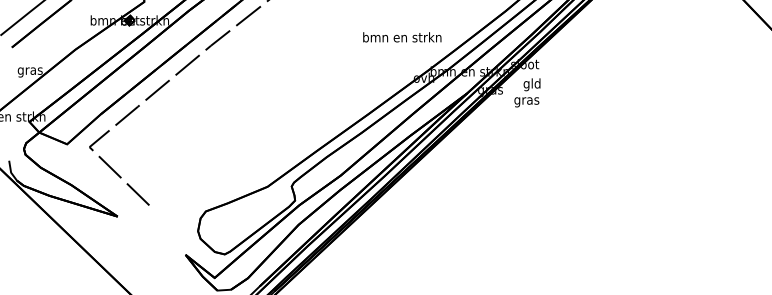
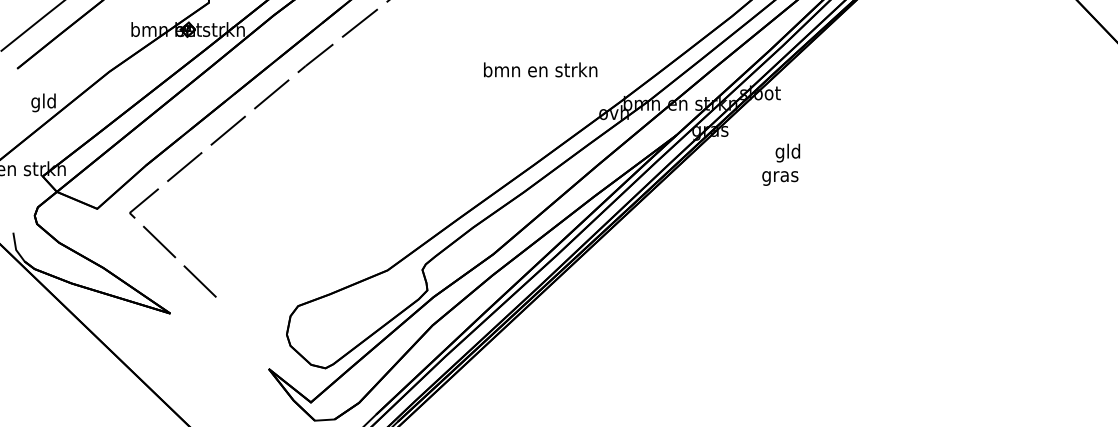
text: (402, 37) -> (540, 70), moved
text: (29, 70) -> (42, 101), gras -> gld
text: (527, 92) -> (781, 164), moved

